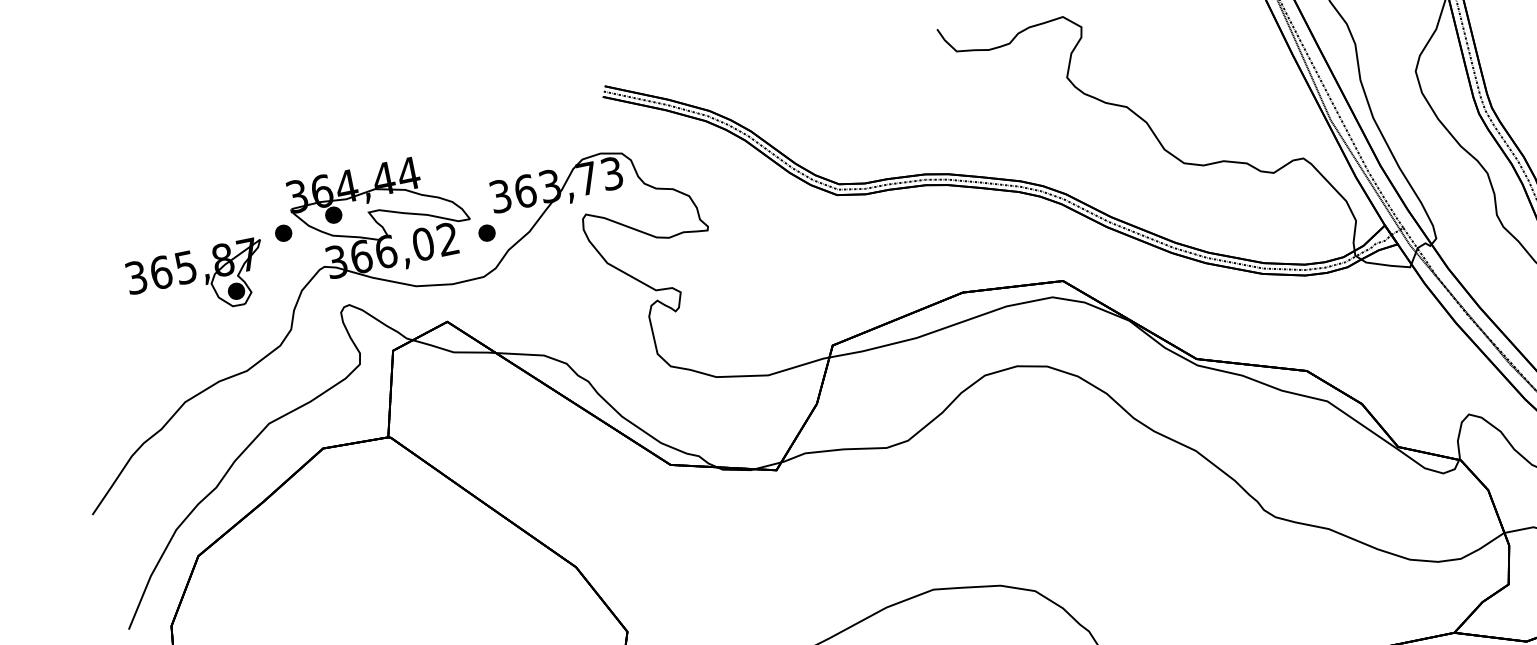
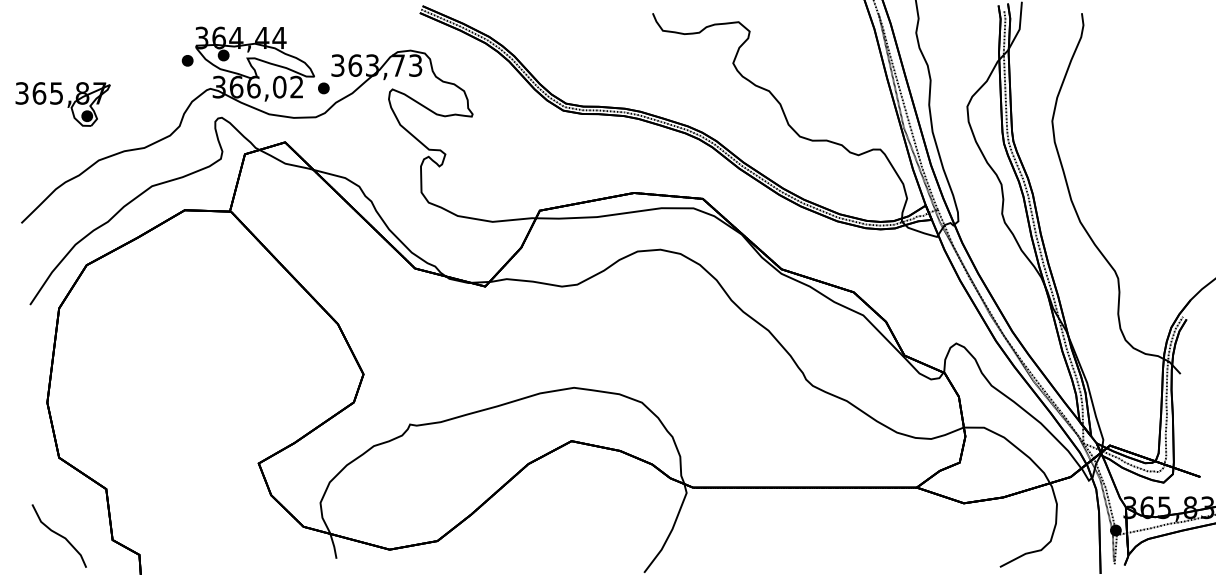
part: (197, 281) -> (62, 104), moved

